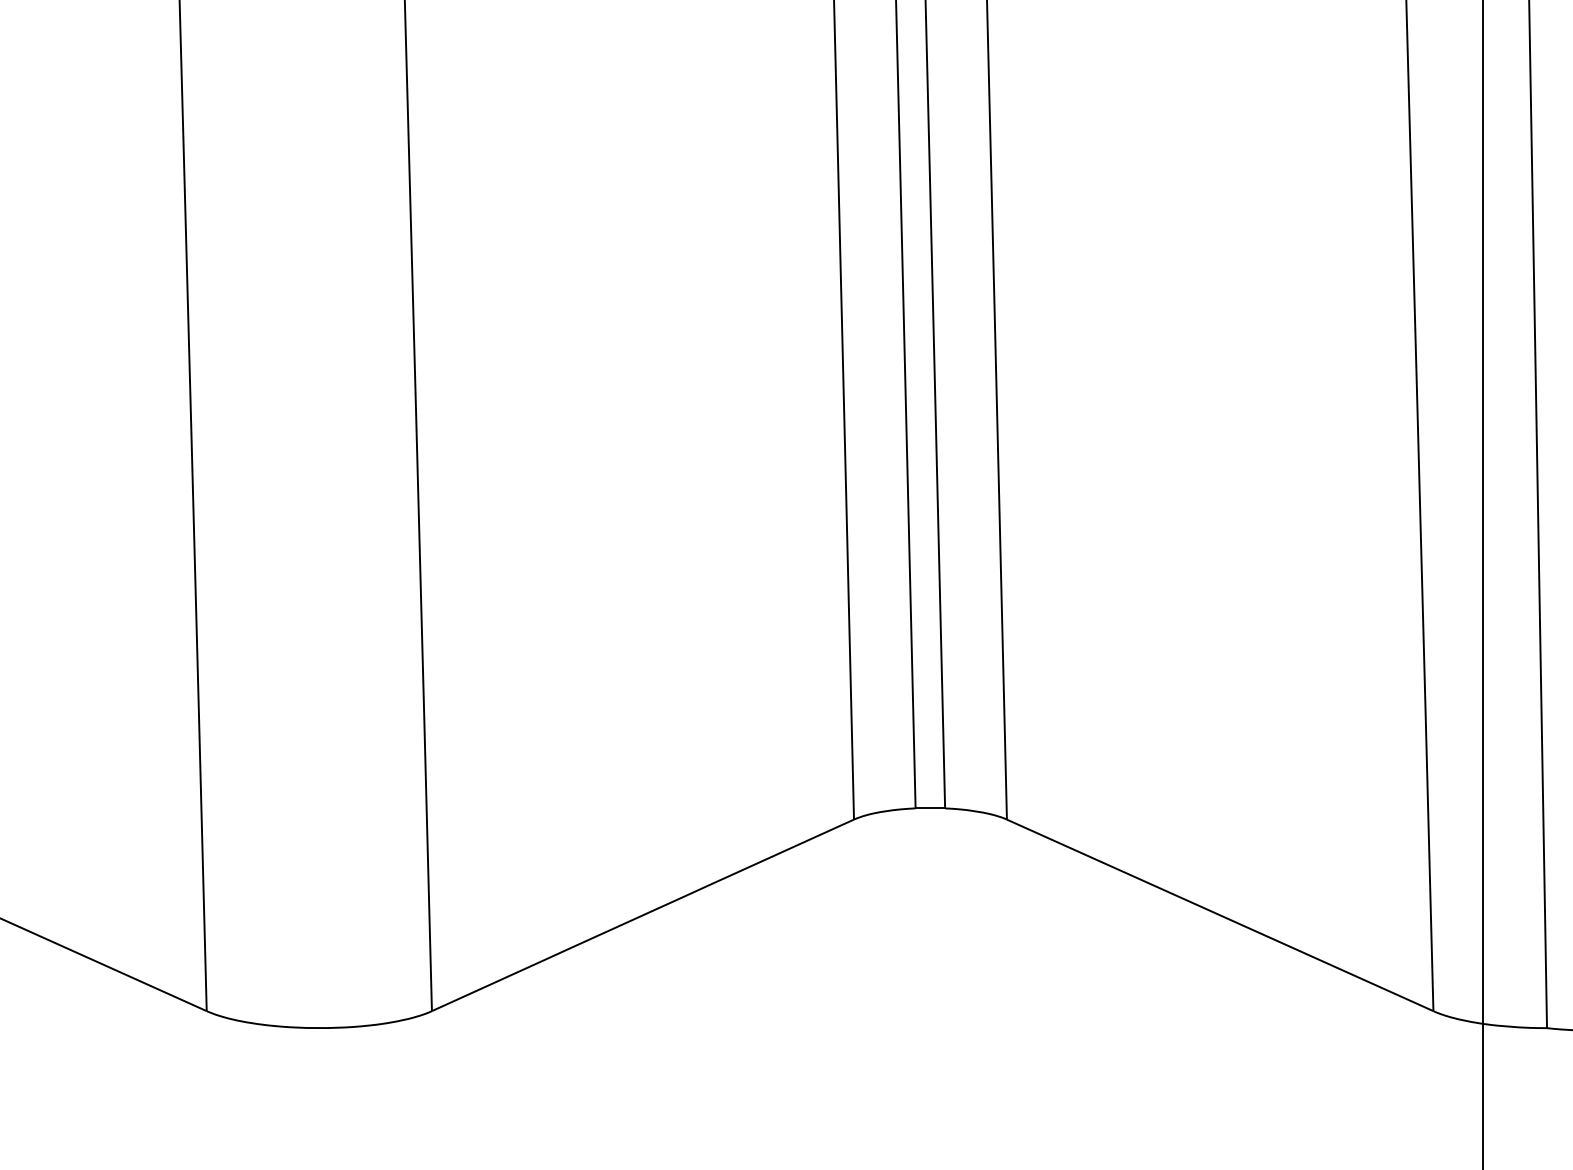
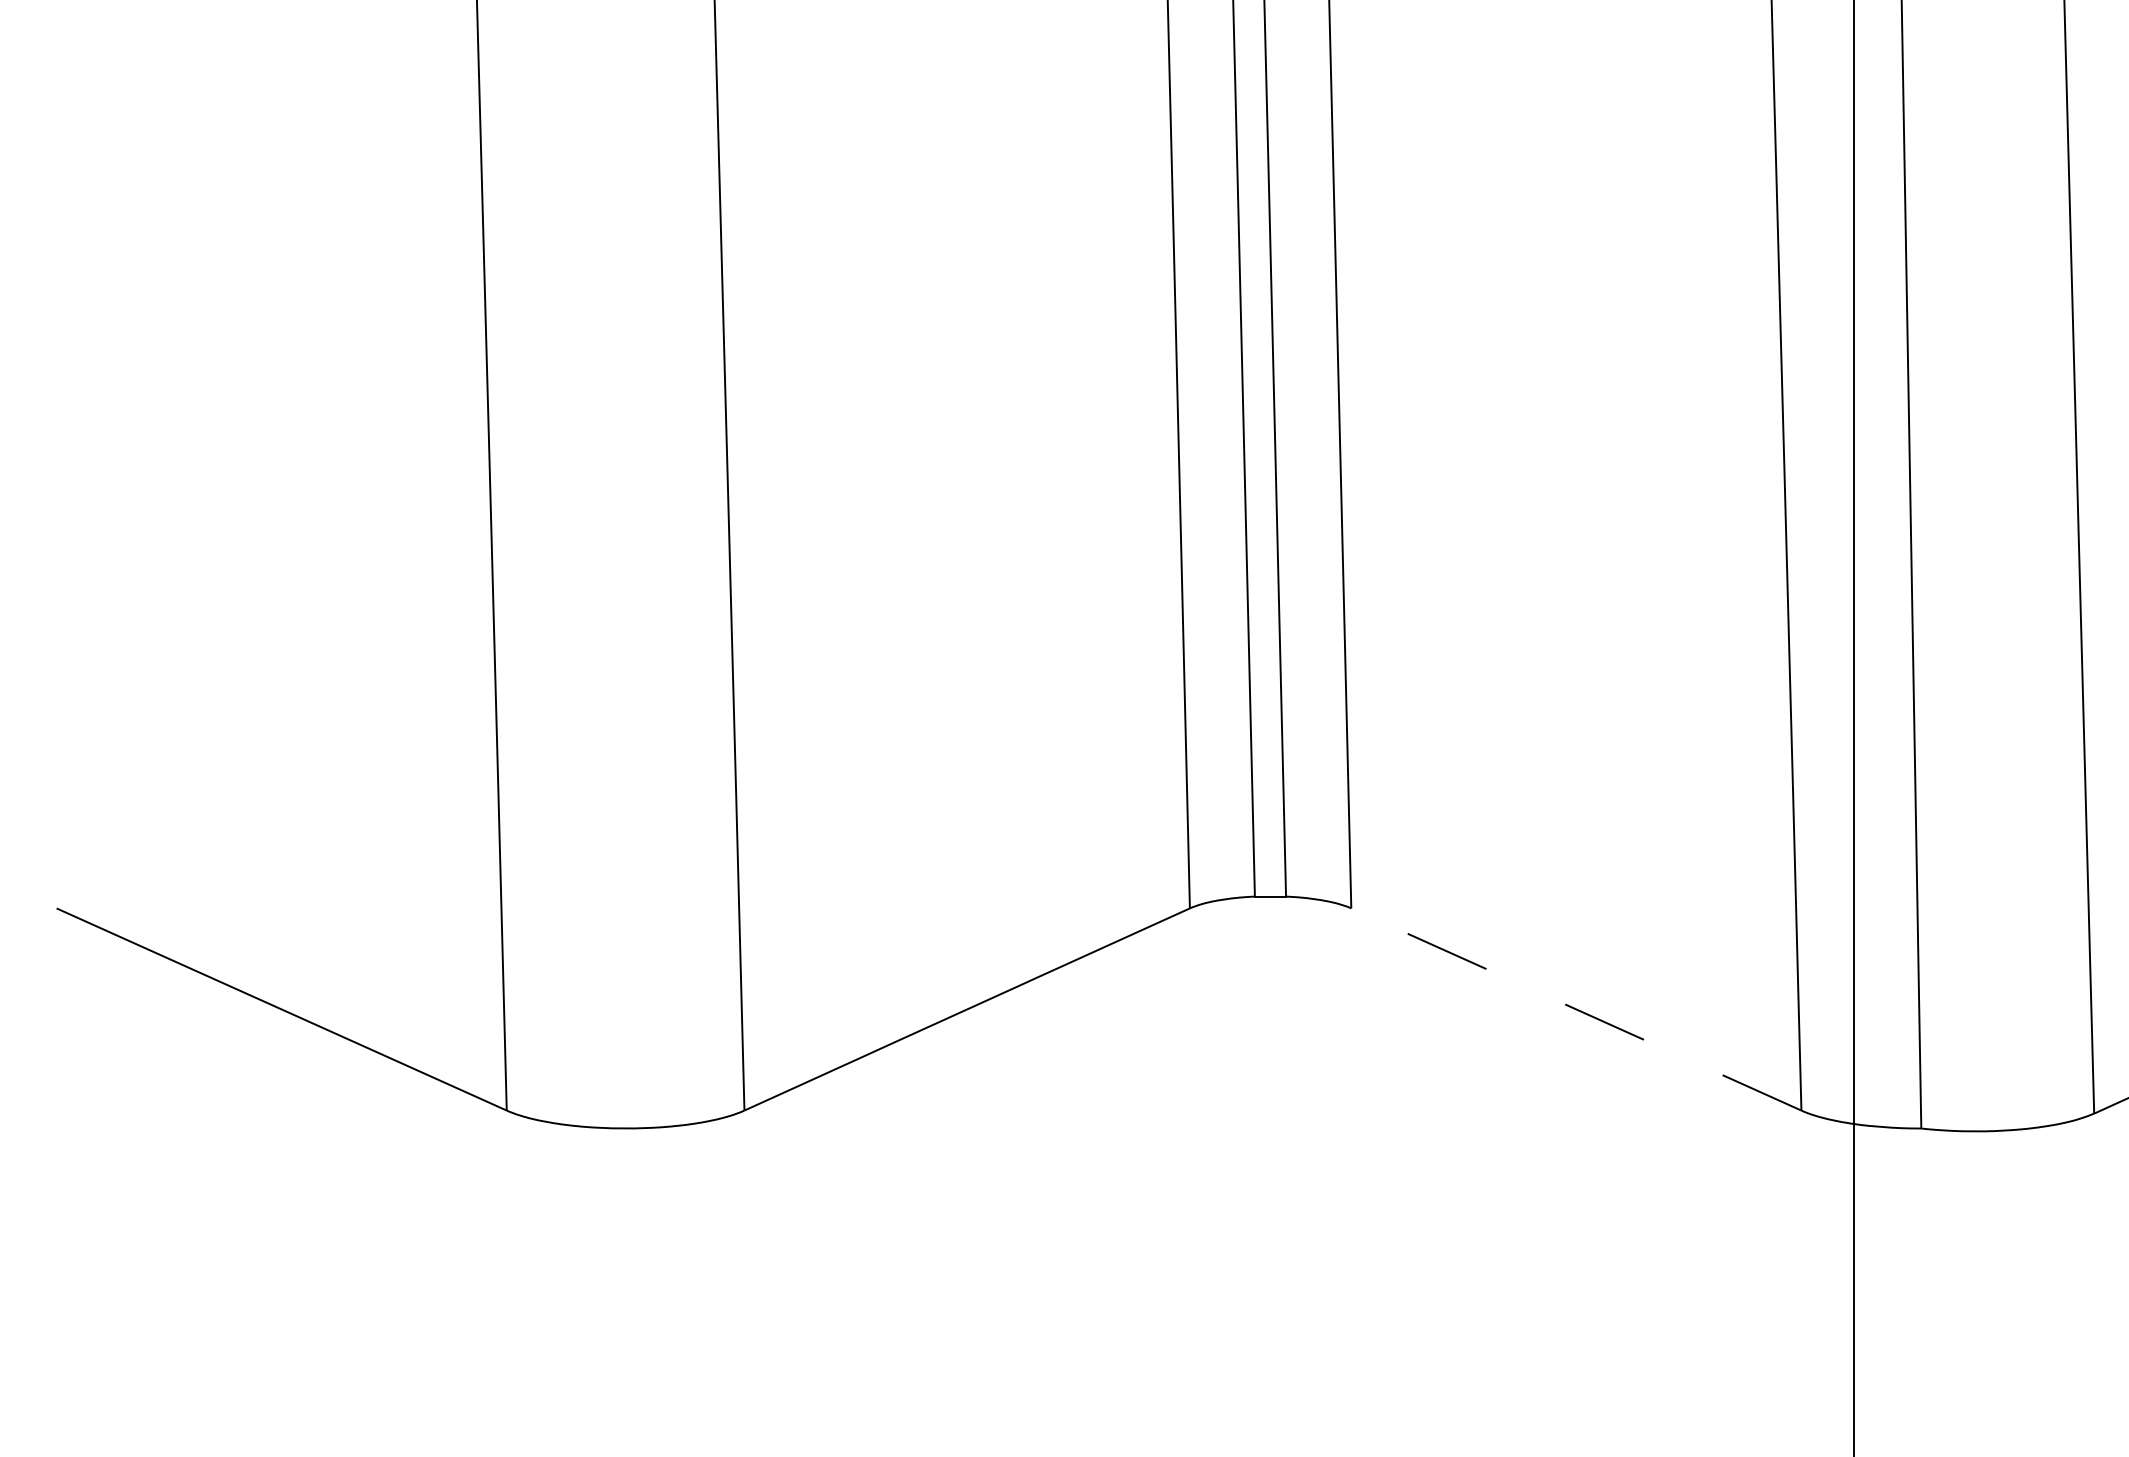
line: (1220, 915) -> (1576, 1009), solid -> dashed

